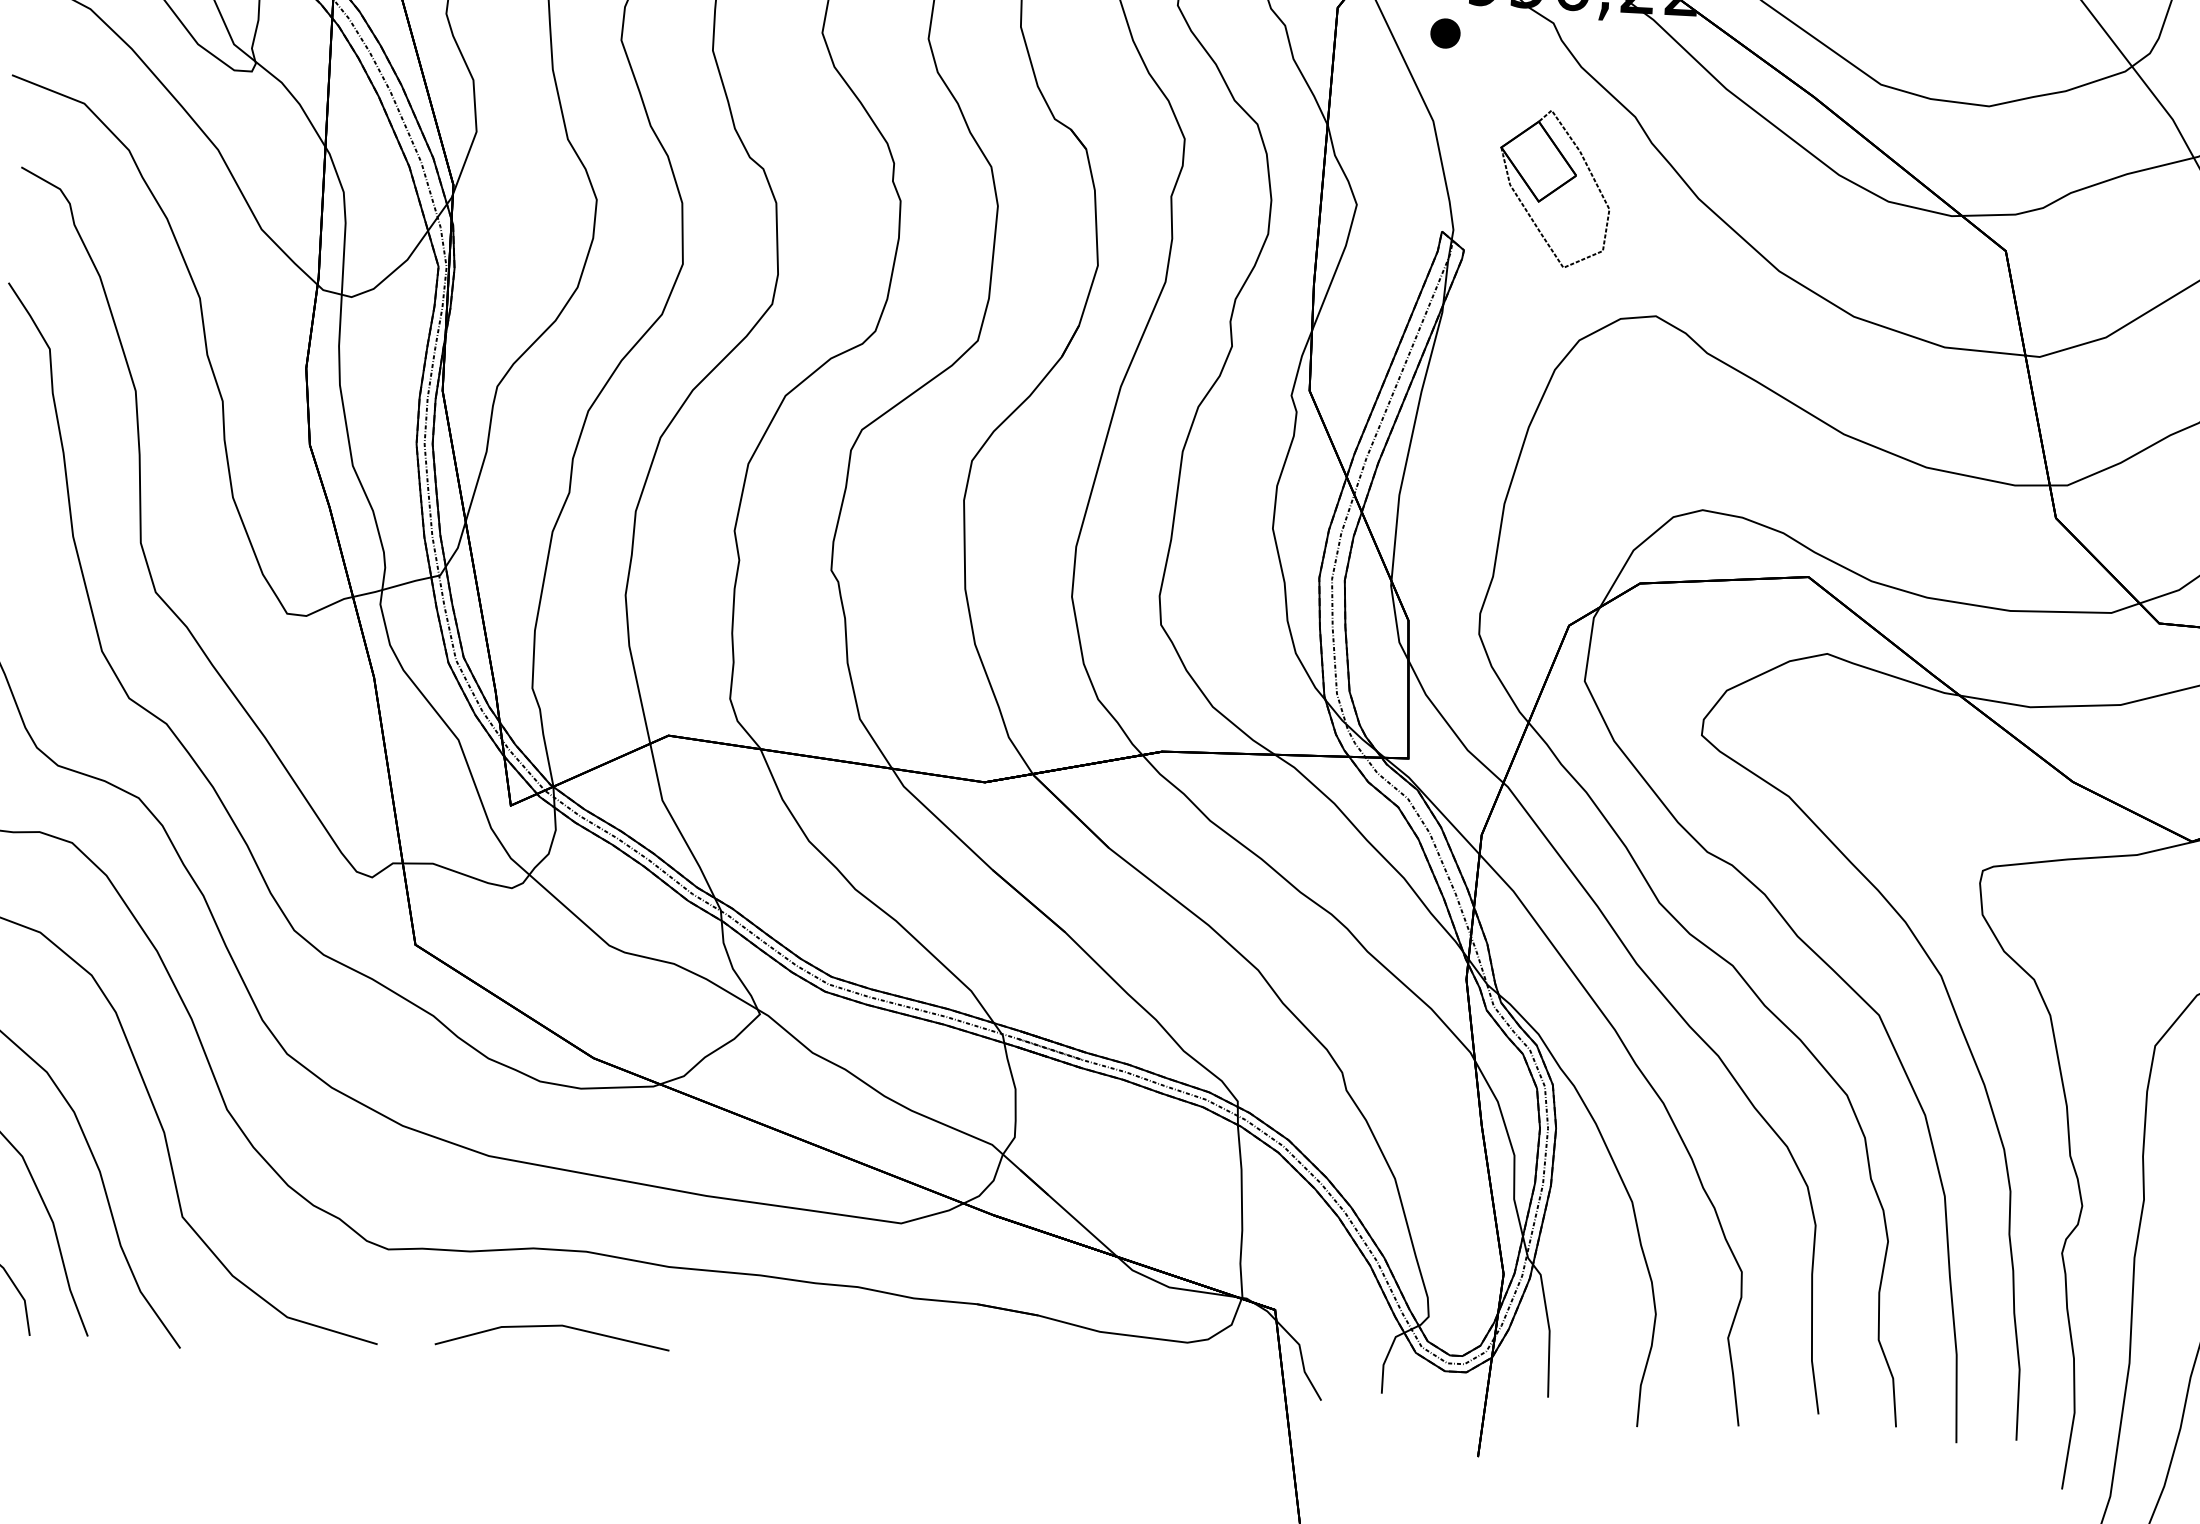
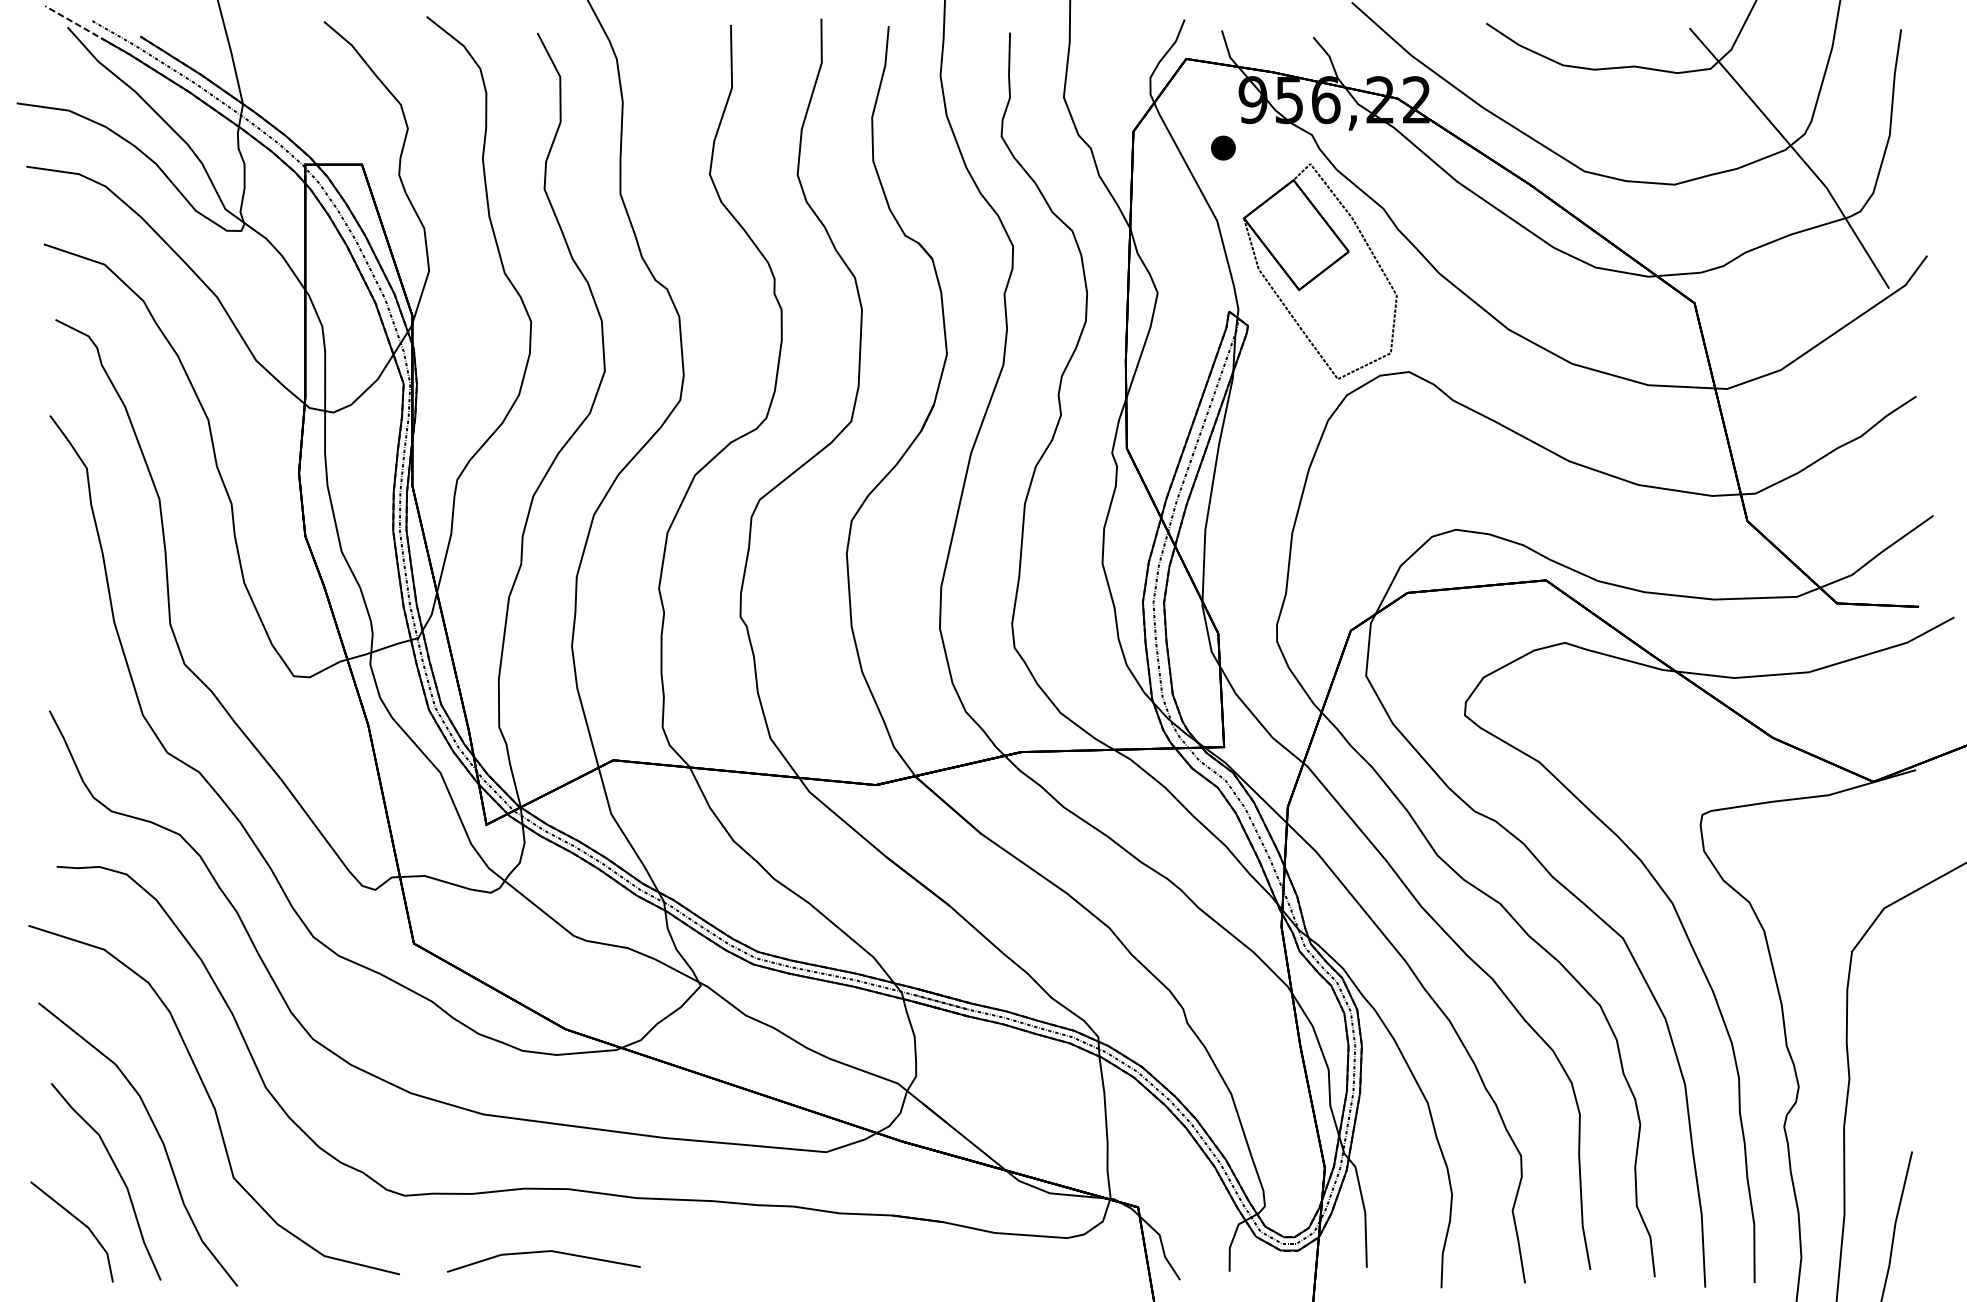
part: (1553, 188) -> (1319, 271), size x1.67

